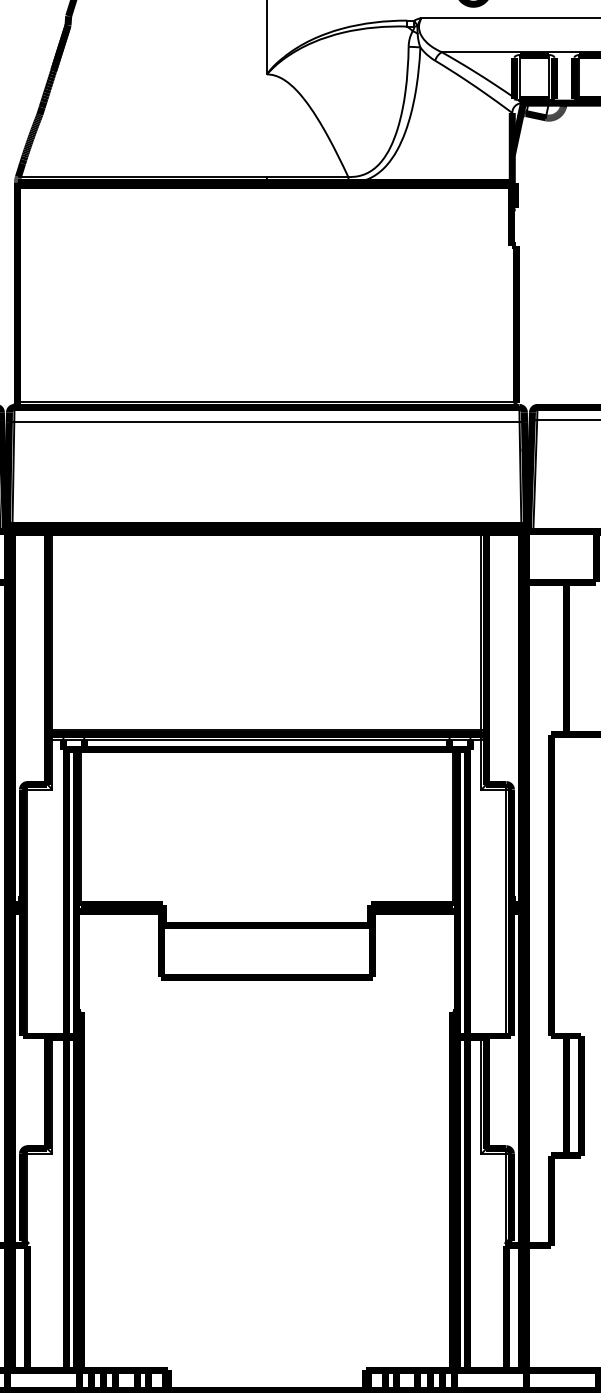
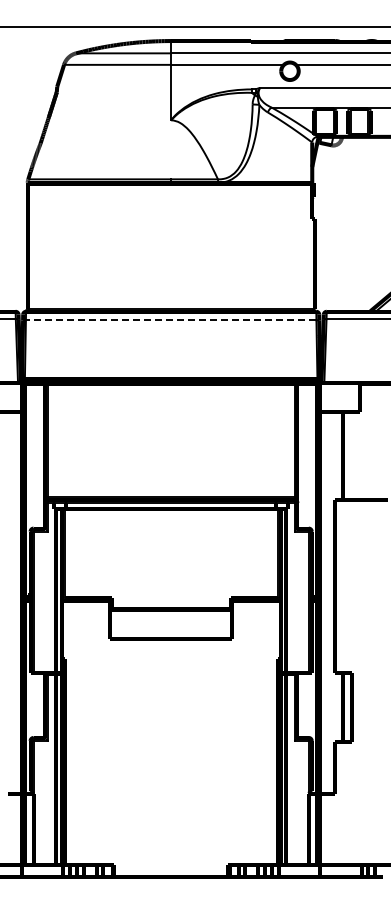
line: (265, 422) -> (170, 320), solid -> dashed

